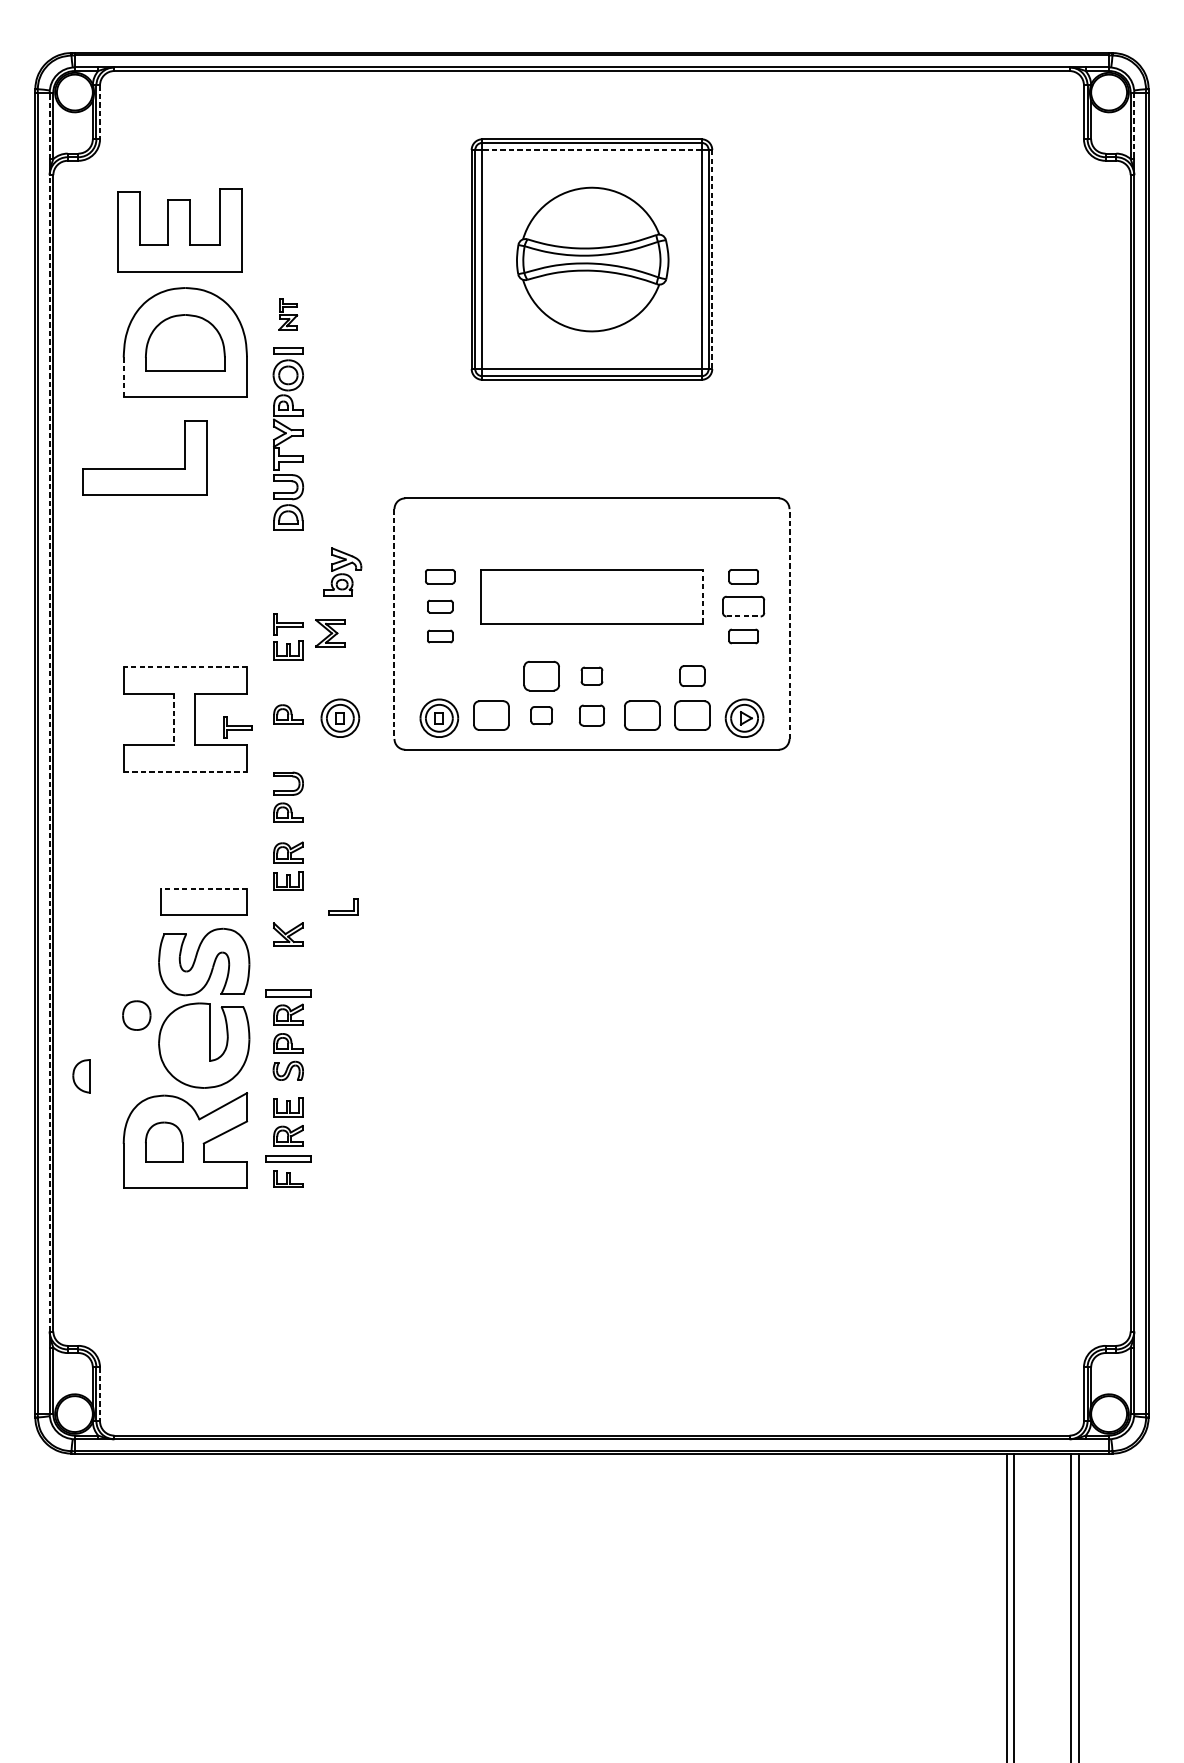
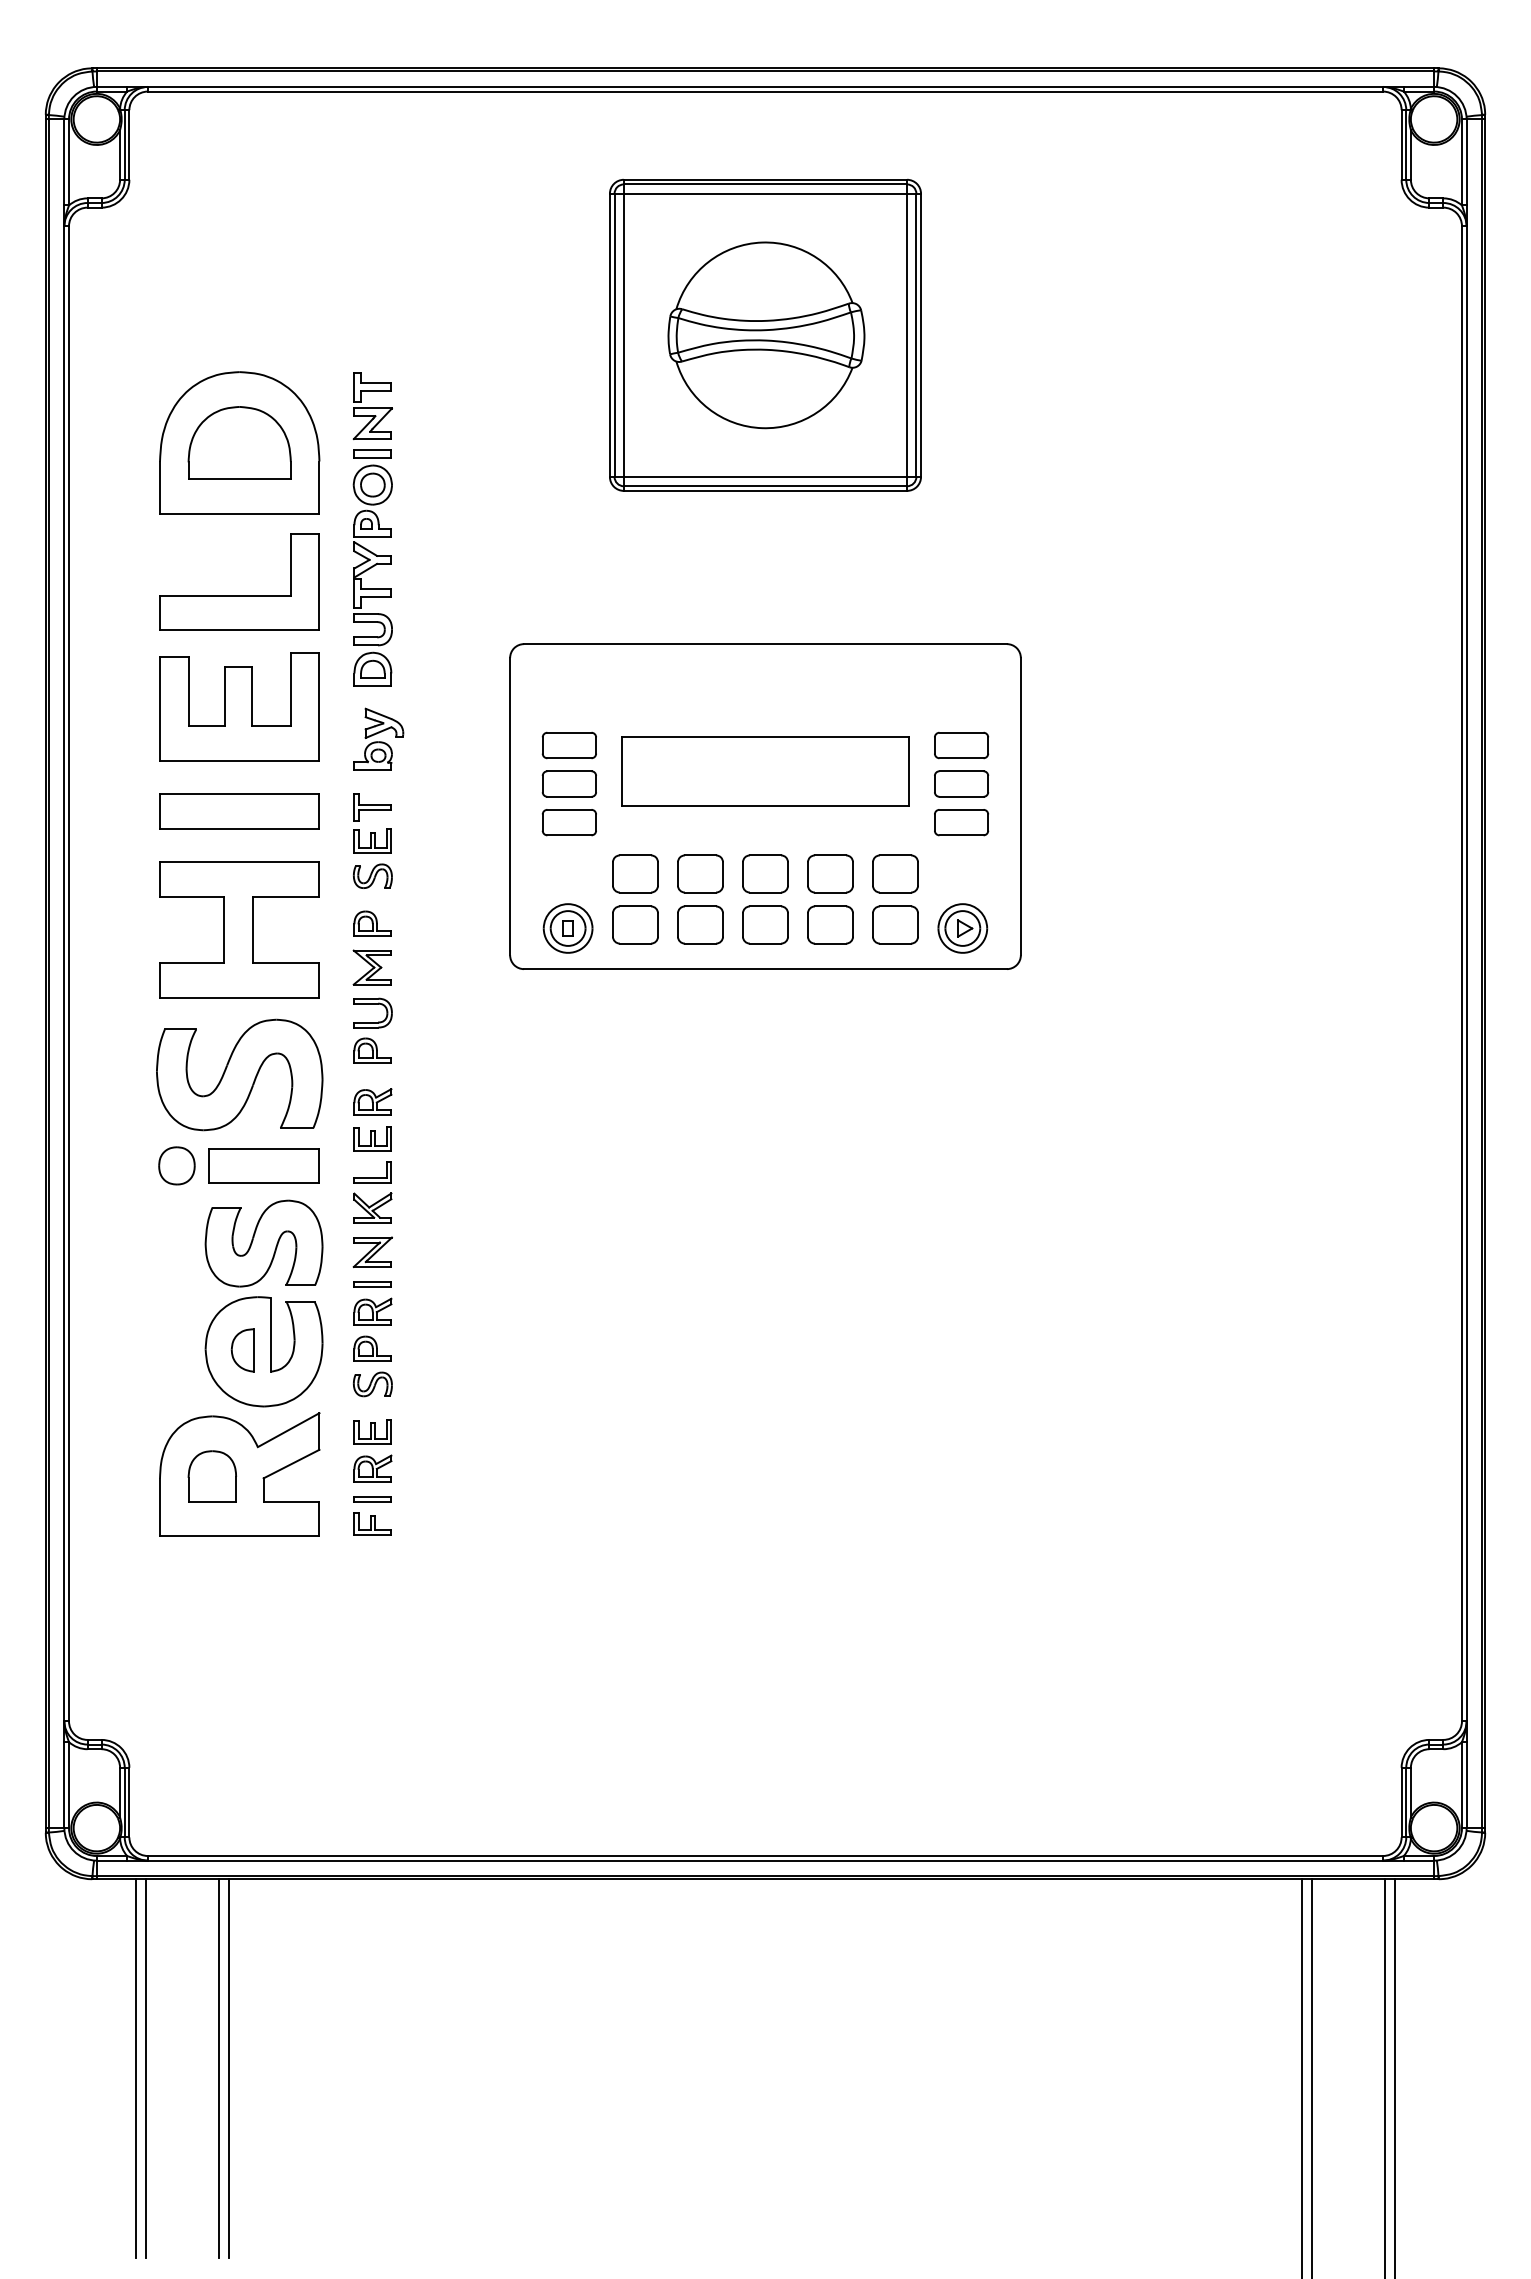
line: (100, 111) -> (129, 144), dashed -> solid
line: (49, 125) -> (64, 161), dashed -> solid
line: (1134, 125) -> (1466, 162), dashed -> solid
line: (592, 149) -> (765, 193), dashed -> solid
part: (179, 230) -> (239, 706), moved
line: (712, 259) -> (921, 335), dashed -> solid
part: (288, 314) -> (372, 406), size x1.67
line: (123, 377) -> (159, 487), dashed -> solid
part: (144, 468) -> (239, 595), moved
part: (342, 571) -> (378, 738), moved
part: (439, 576) -> (568, 745), size x1.43
part: (743, 576) -> (961, 745), size x1.43
line: (703, 596) -> (909, 770), dashed -> solid
part: (439, 606) -> (568, 783), size x1.67
line: (744, 616) -> (962, 796), dashed -> solid
line: (394, 623) -> (510, 806), dashed -> solid
line: (789, 623) -> (1020, 806), dashed -> solid
part: (185, 627) -> (239, 811), added
part: (329, 633) -> (371, 967), moved
part: (439, 636) -> (568, 822), size x1.67
part: (743, 636) -> (961, 822), size x1.43
line: (185, 666) -> (239, 861), dashed -> solid
part: (491, 675) -> (635, 873), added
part: (592, 675) -> (765, 873), size x1.67
part: (642, 675) -> (830, 873), added
part: (692, 675) -> (895, 873), size x1.43
part: (288, 677) -> (372, 875), added
part: (541, 715) -> (700, 924), size x1.67
part: (592, 715) -> (765, 924), size x1.43
part: (339, 718) -> (439, 928), removed
line: (173, 719) -> (224, 930), dashed -> solid
part: (237, 727) -> (307, 940), removed
line: (49, 753) -> (64, 973), dashed -> solid
line: (185, 771) -> (239, 997), dashed -> solid
part: (185, 831) -> (239, 1074), added
line: (203, 889) -> (263, 1149), dashed -> solid
part: (342, 907) -> (372, 1172), moved
part: (288, 968) -> (372, 1251), added
part: (288, 993) -> (372, 1284), size x0.62
part: (136, 1015) -> (176, 1165), moved
part: (81, 1076) -> (242, 1350), moved
part: (288, 1159) -> (372, 1499), size x0.62
line: (100, 1394) -> (129, 1802), dashed -> solid
line: (105, 1599) -> (136, 2068), added
line: (113, 1599) -> (146, 2068), added
line: (169, 1599) -> (219, 2068), added
line: (177, 1599) -> (229, 2068), added

